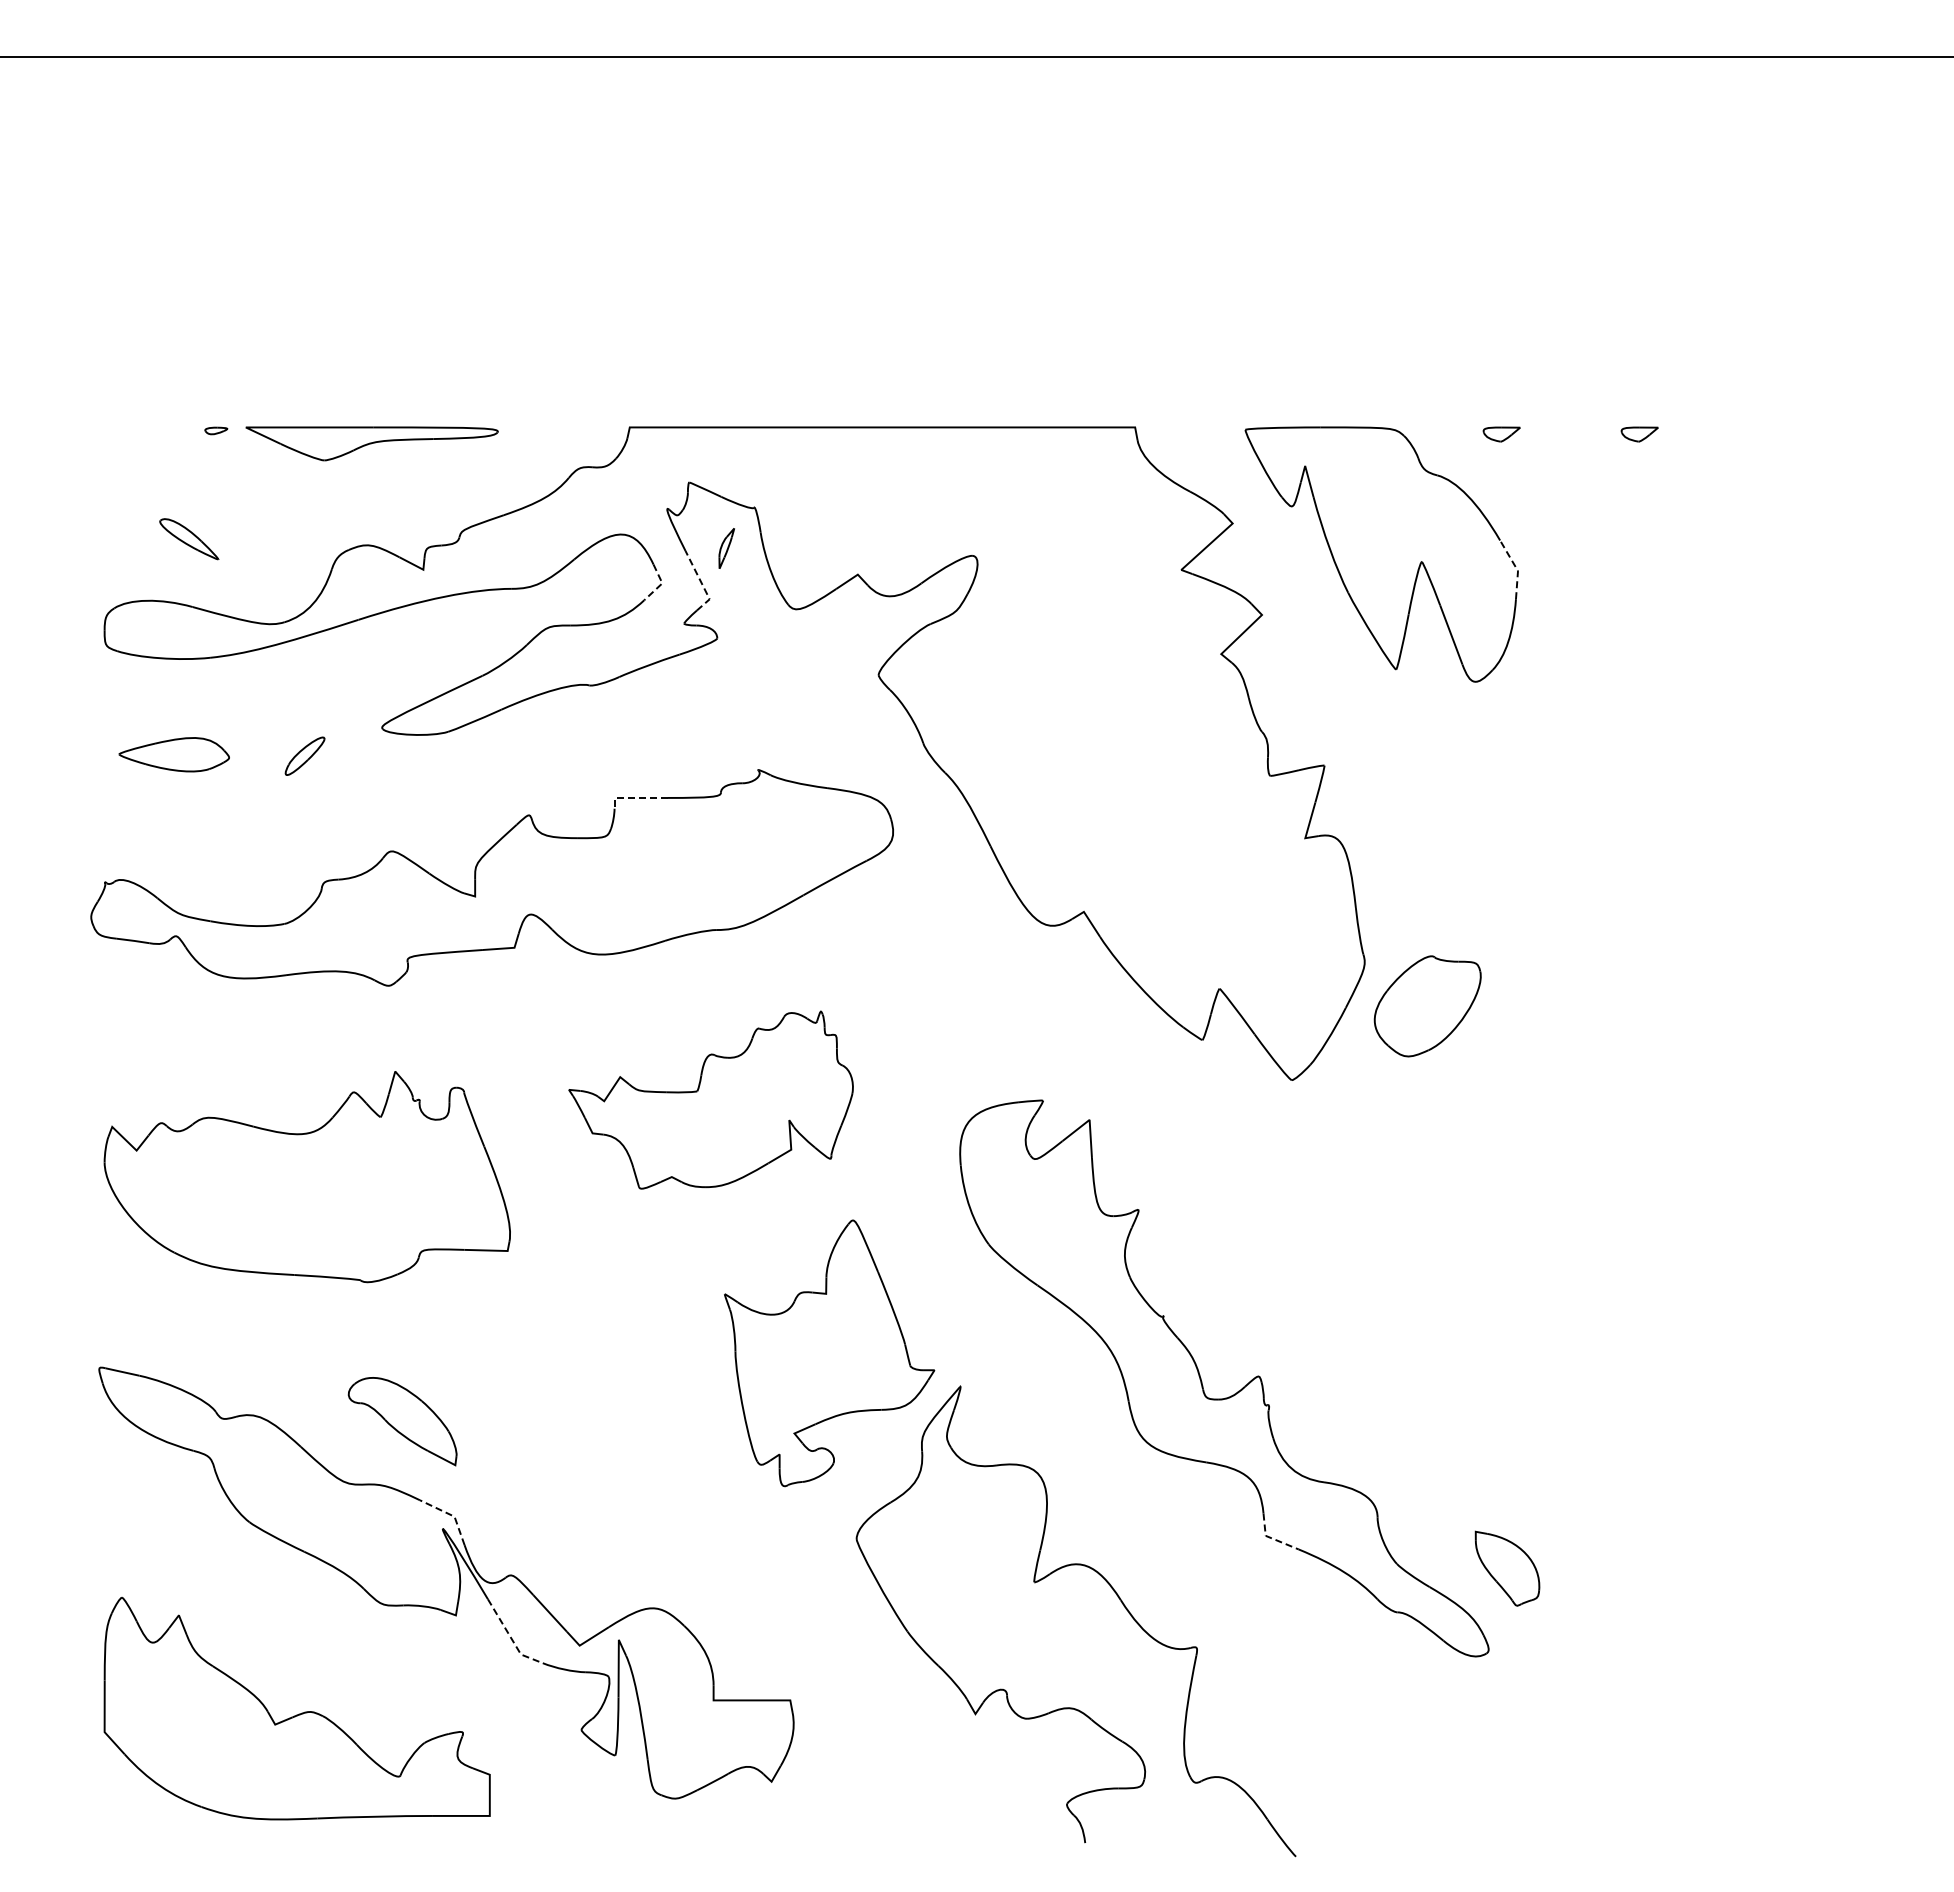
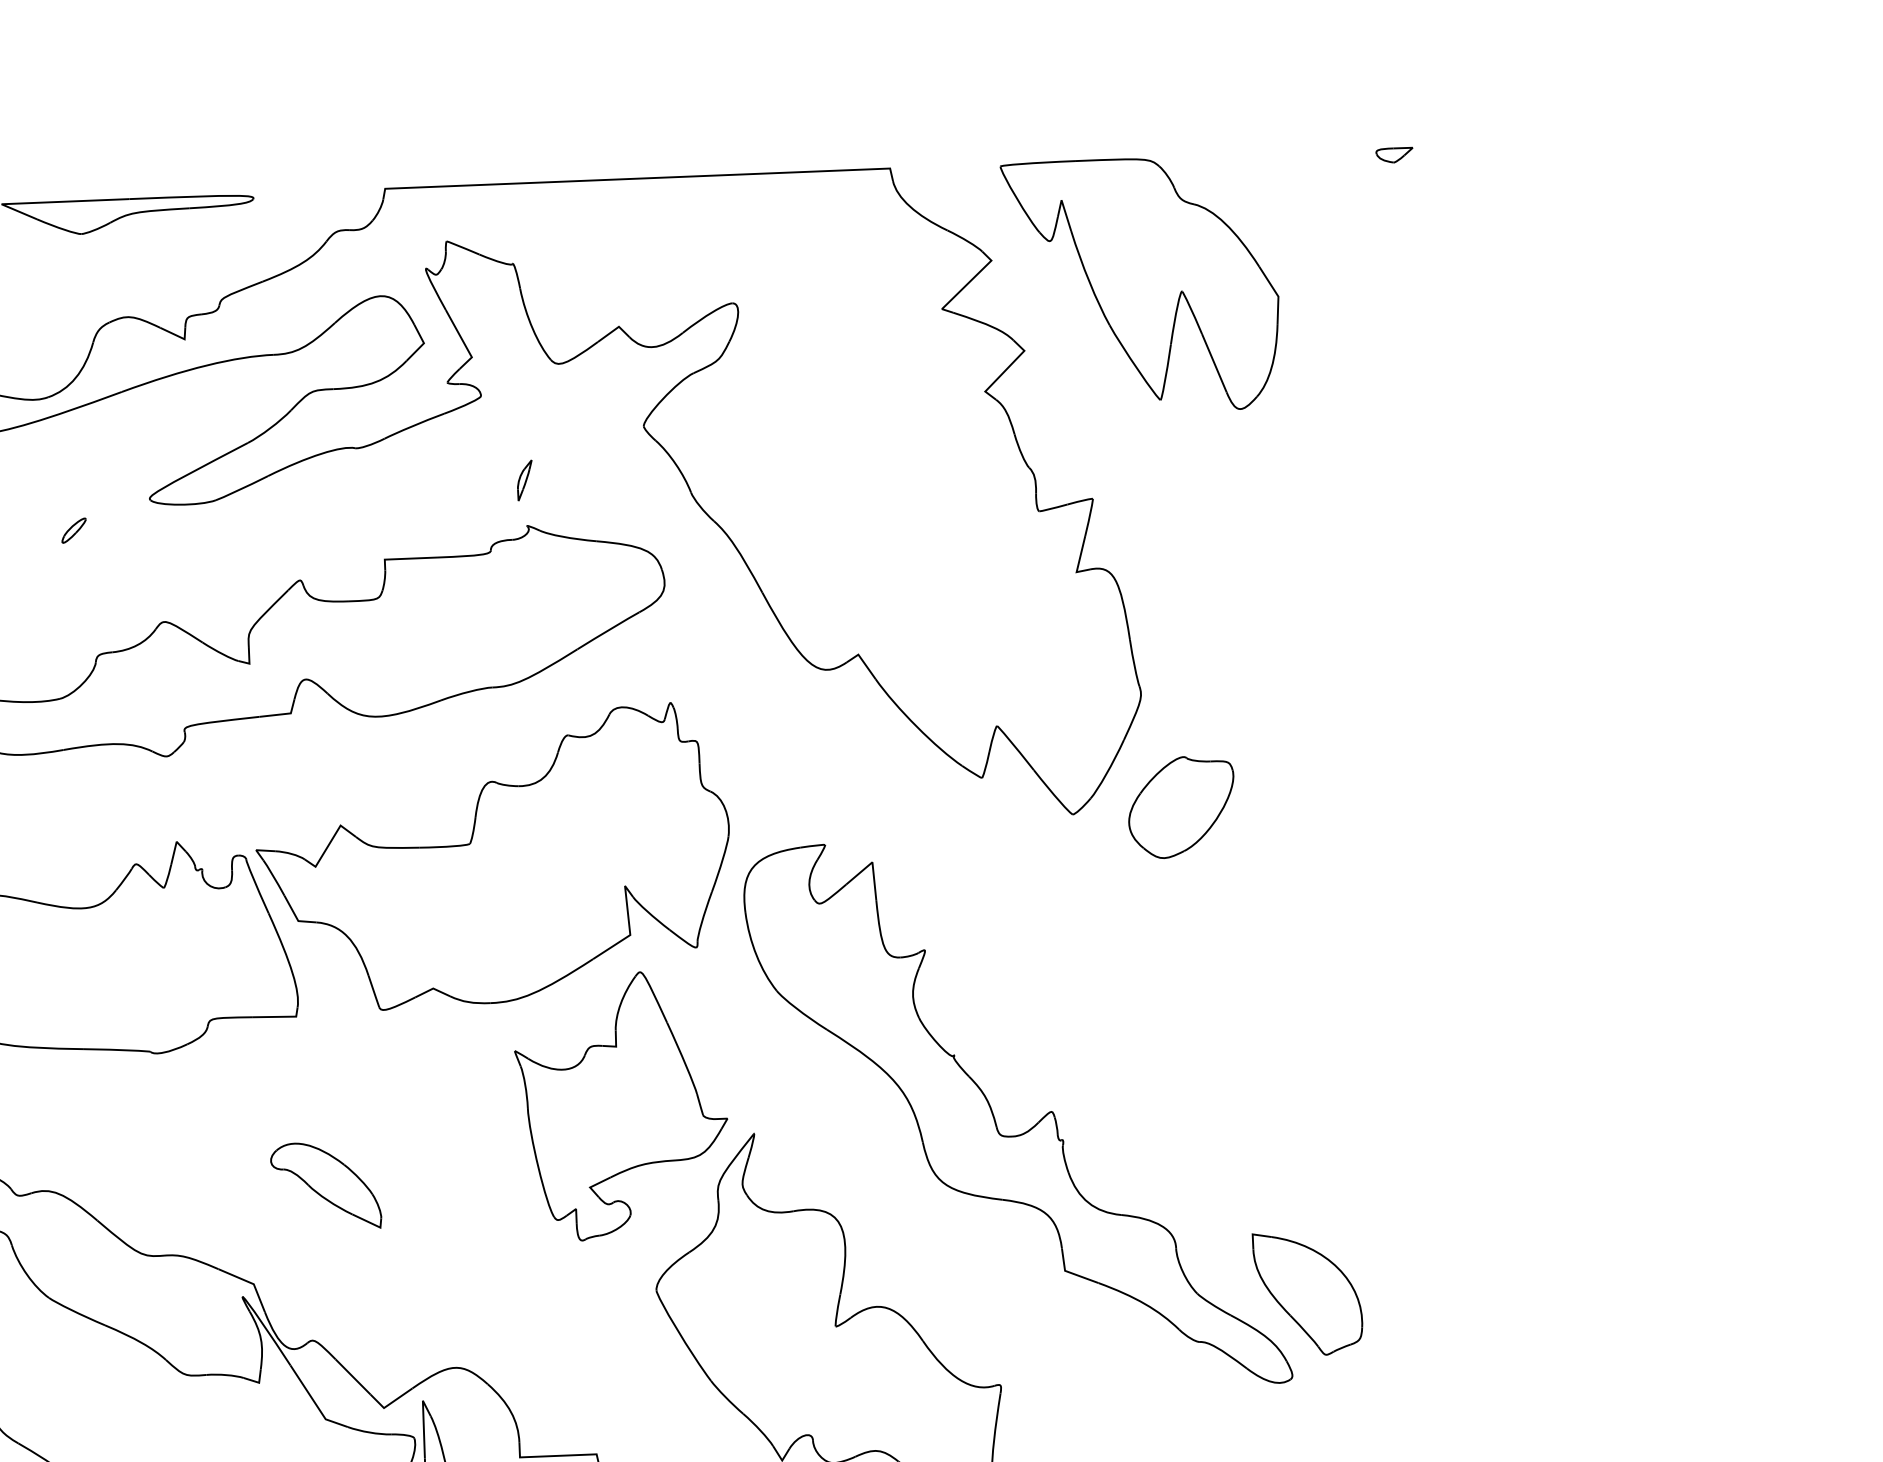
part: (1501, 434) -> (1256, 160), removed
part: (726, 548) -> (524, 480), moved
line: (1516, 568) -> (1276, 294), dashed -> solid
line: (701, 582) -> (463, 340), dashed -> solid
line: (660, 584) -> (422, 344), dashed -> solid
part: (305, 756) -> (74, 530), size x0.62
line: (635, 797) -> (405, 558), dashed -> solid
part: (1427, 1006) -> (1181, 807), moved
part: (710, 1099) -> (492, 857), size x1.67
part: (402, 1421) -> (325, 1186), moved
line: (451, 1515) -> (250, 1283), dashed -> solid
line: (1271, 1538) -> (1070, 1273), dashed -> solid
part: (1507, 1568) -> (1307, 1293), size x1.67
line: (510, 1637) -> (314, 1402), dashed -> solid

